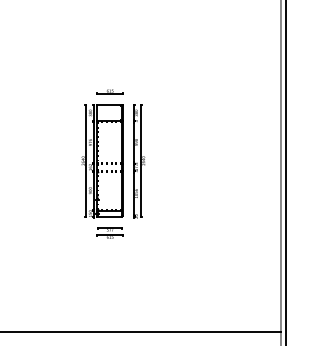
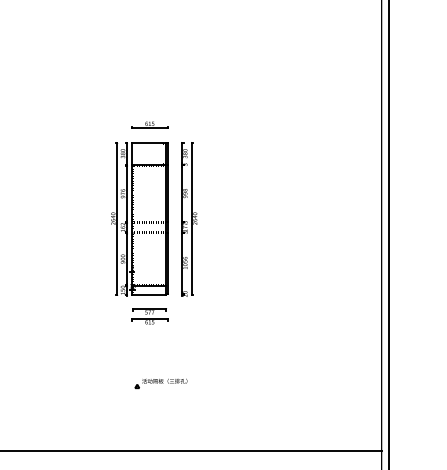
part: (117, 282) -> (159, 383), added

